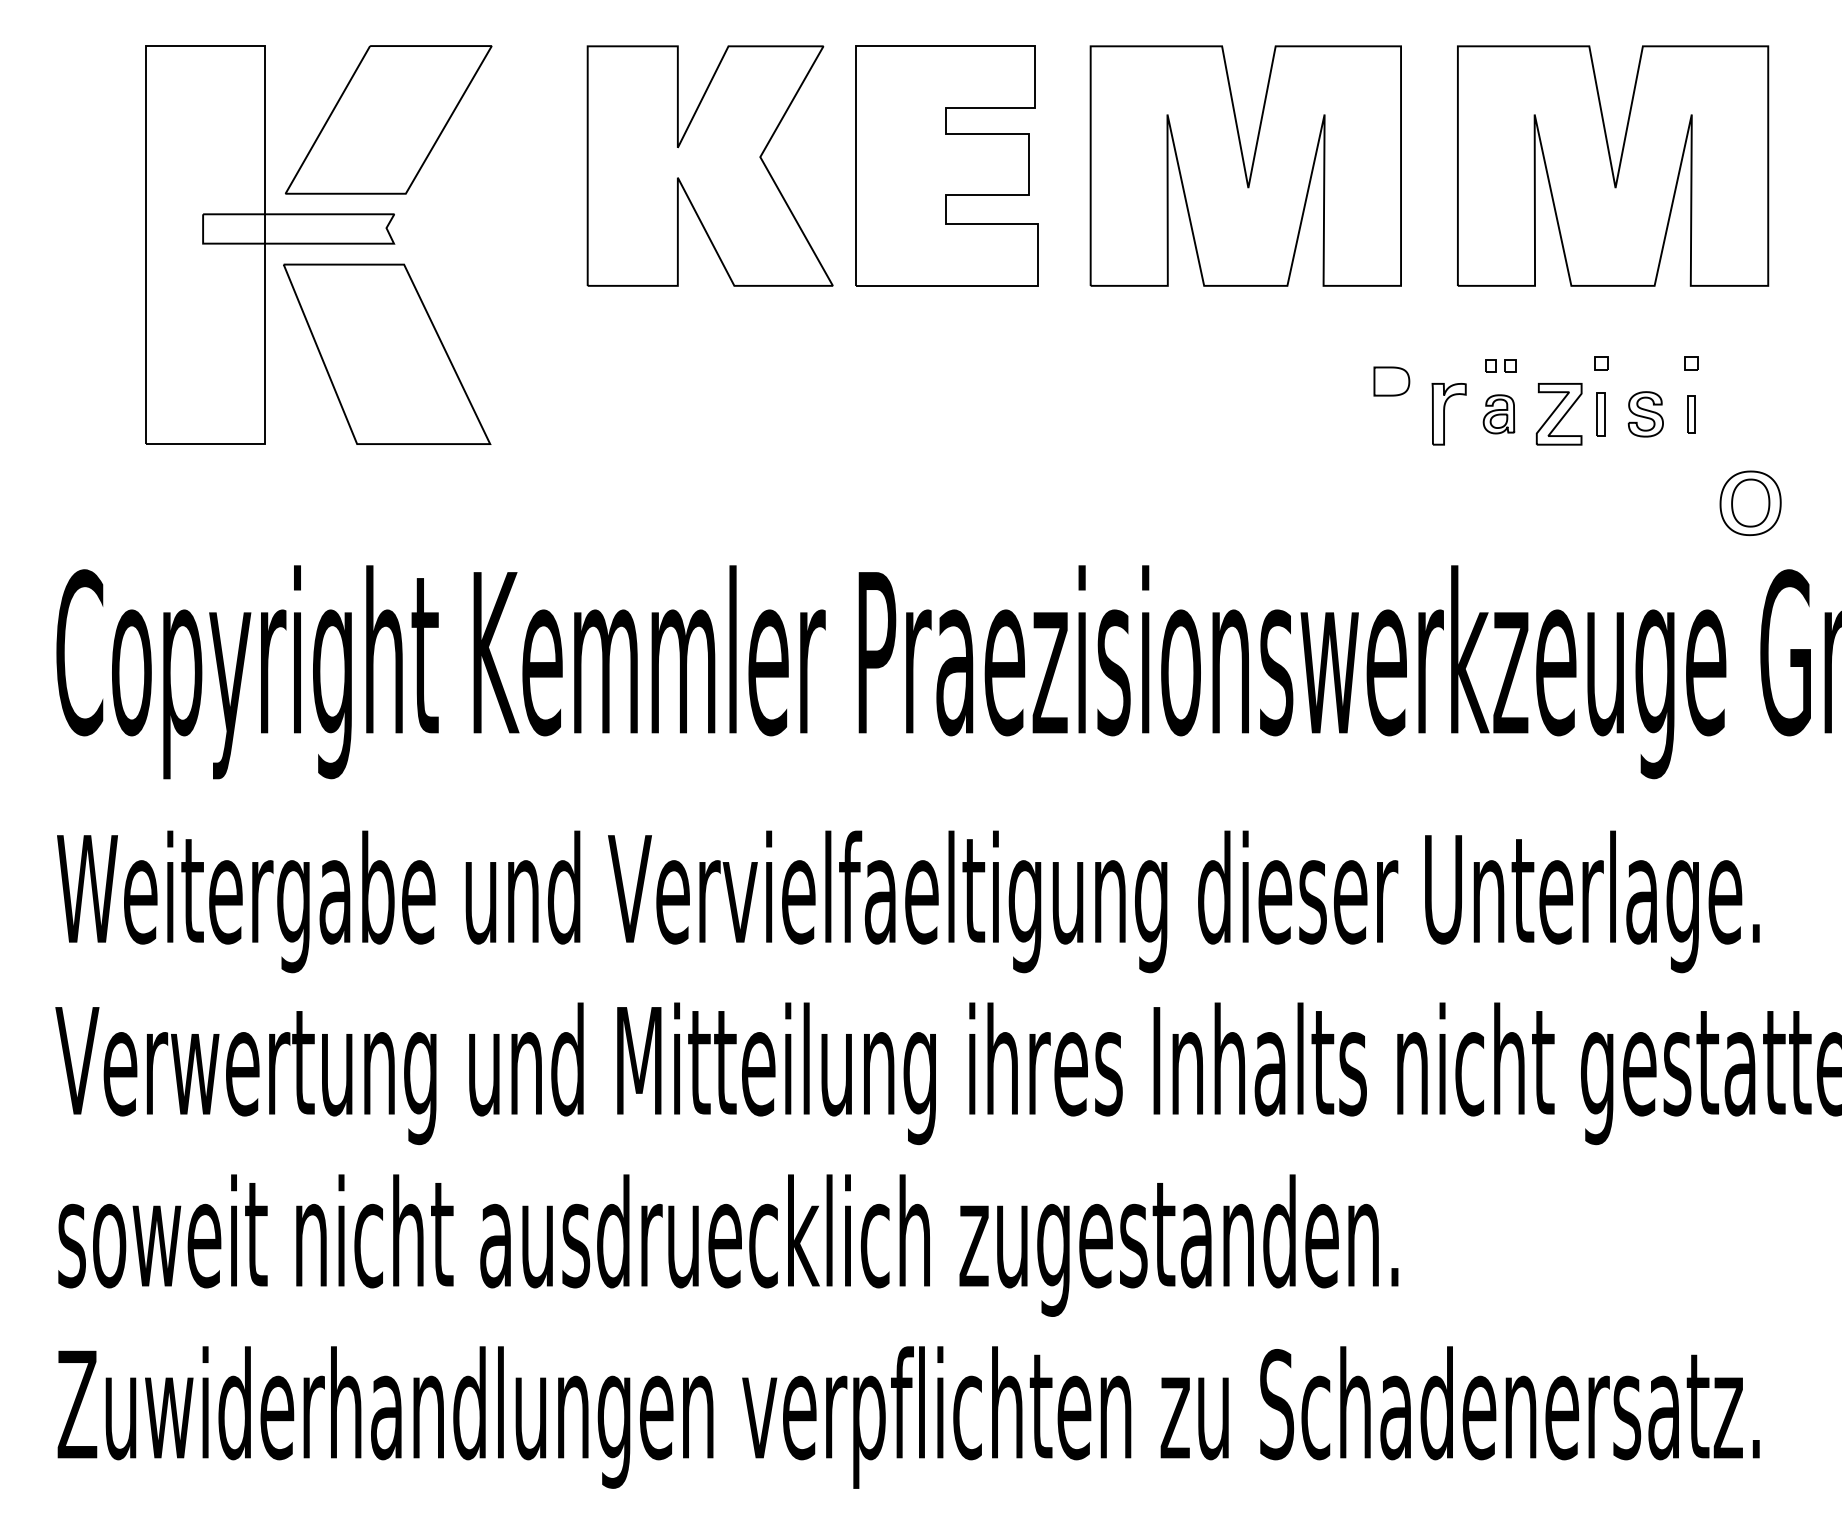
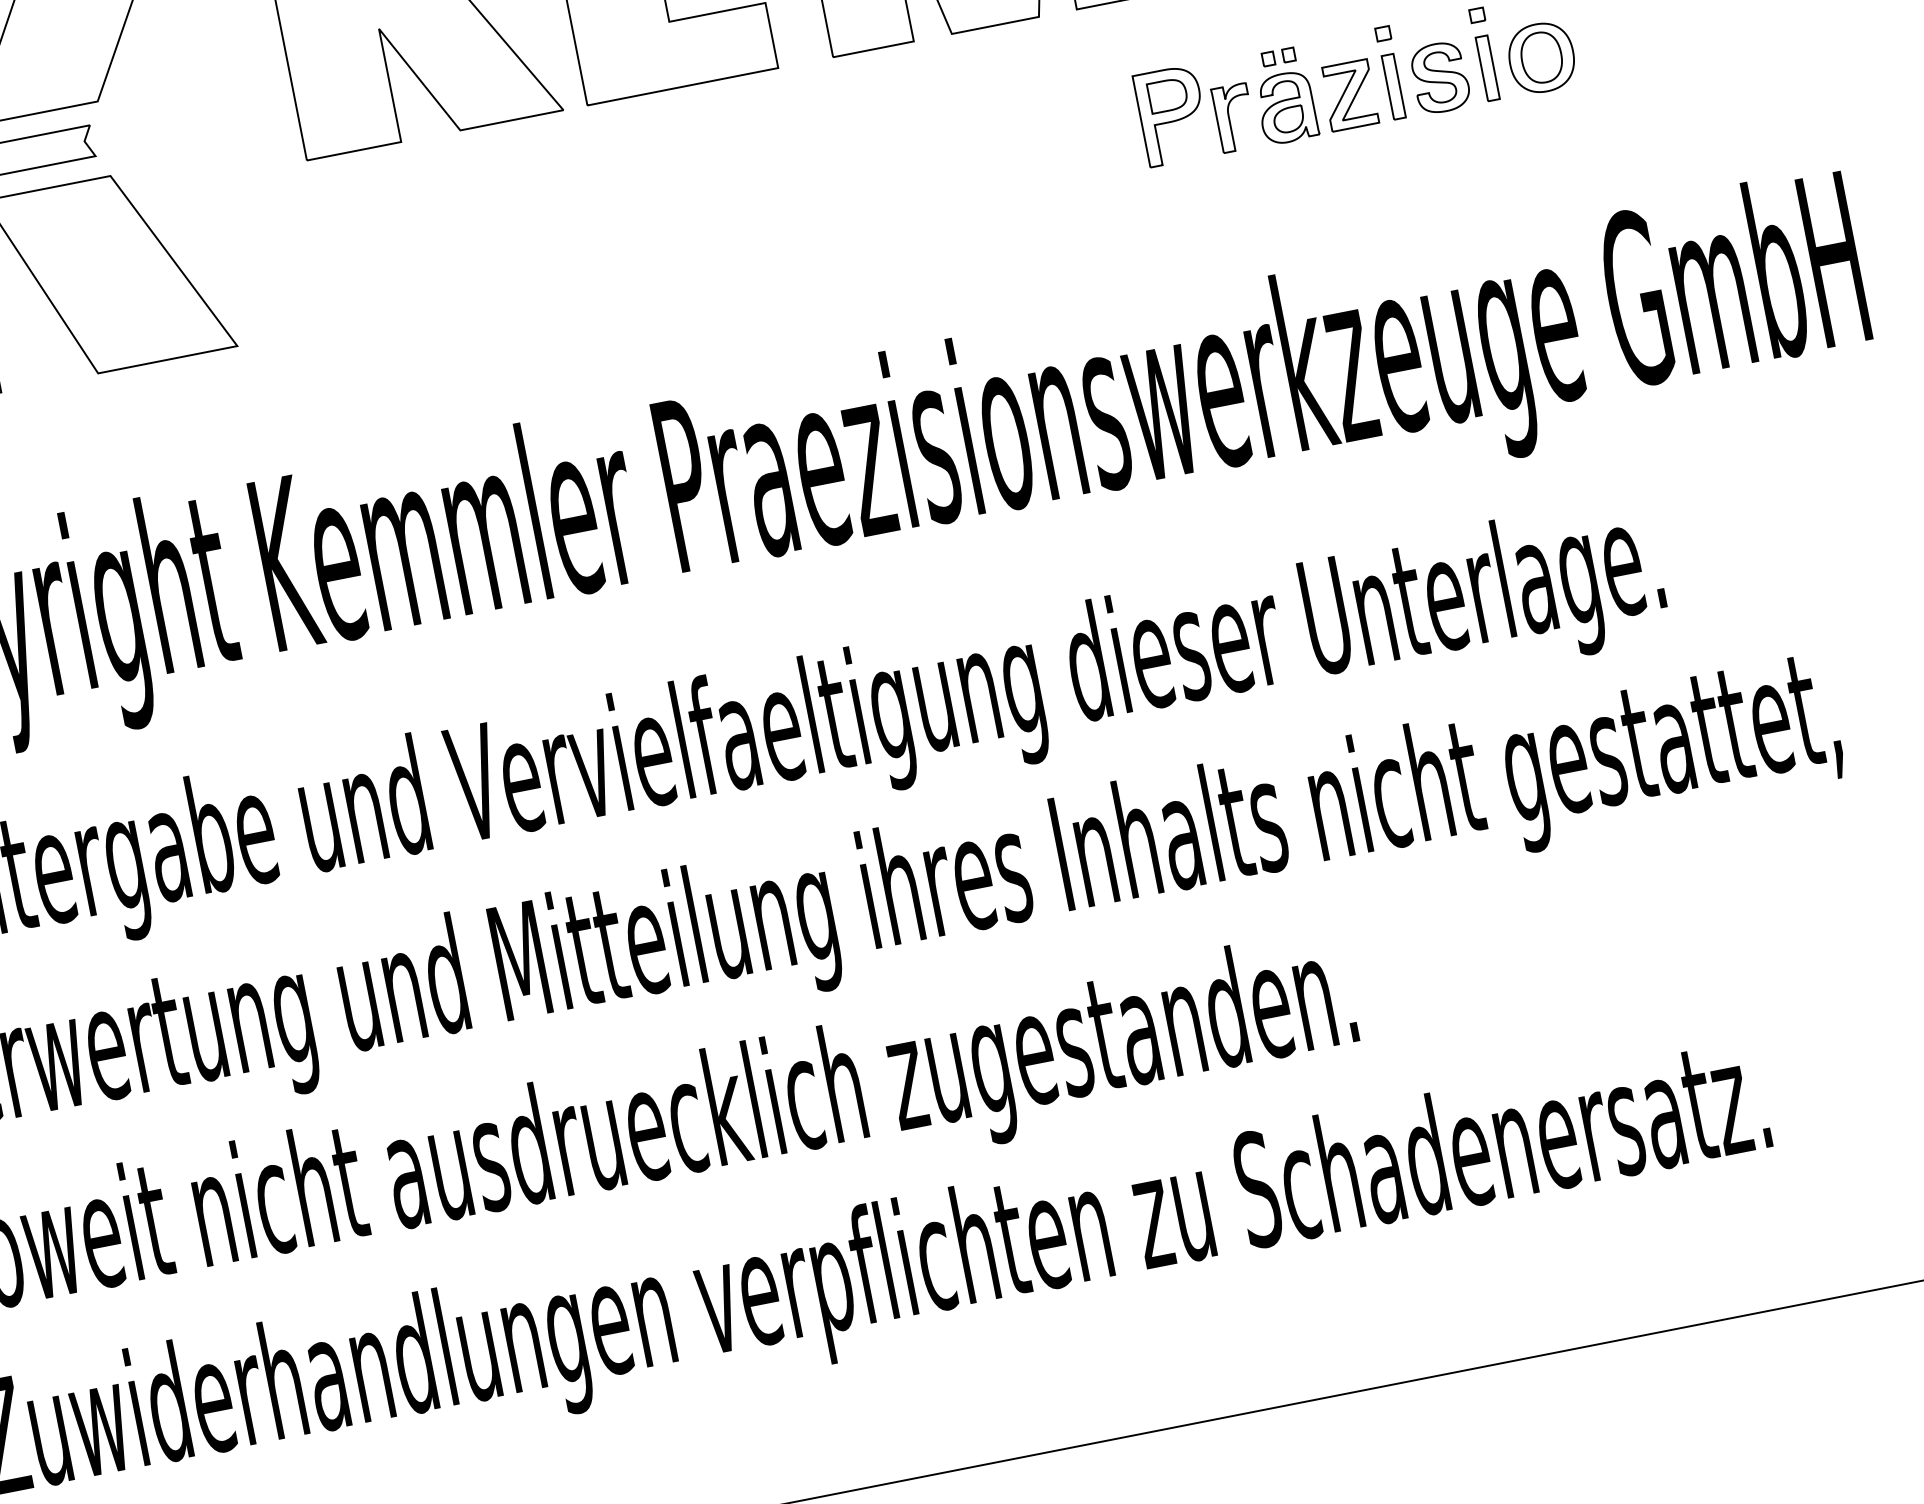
part: (1391, 400) -> (1171, 115), added
part: (1498, 414) -> (1286, 108), size x1.67
part: (1601, 414) -> (1393, 87), size x1.43
part: (1645, 414) -> (1440, 77), size x1.43
part: (1691, 414) -> (1488, 68), size x1.67
part: (1750, 503) -> (1541, 58), moved

